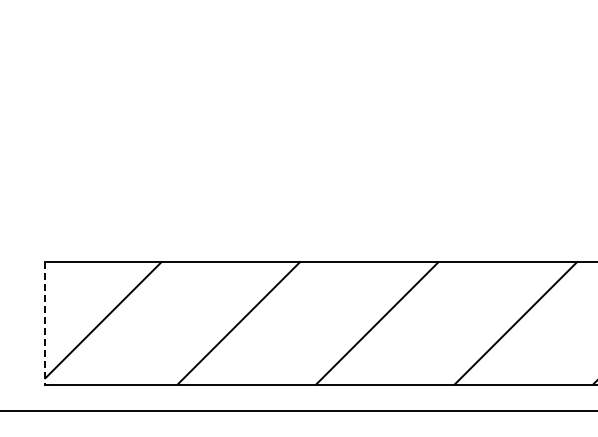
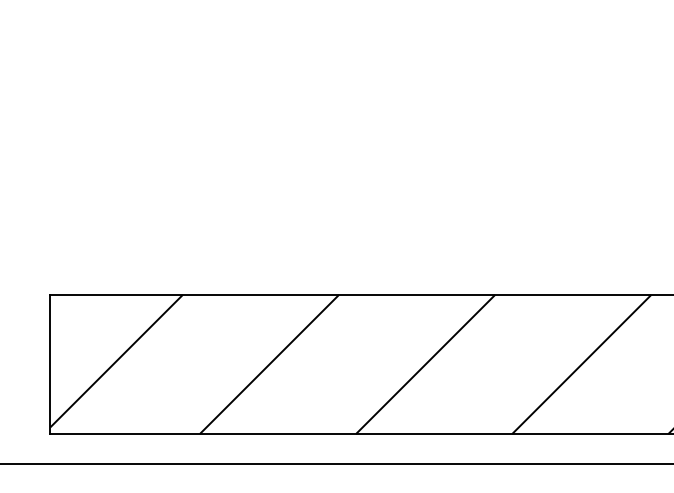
line: (44, 323) -> (50, 364), dashed -> solid

